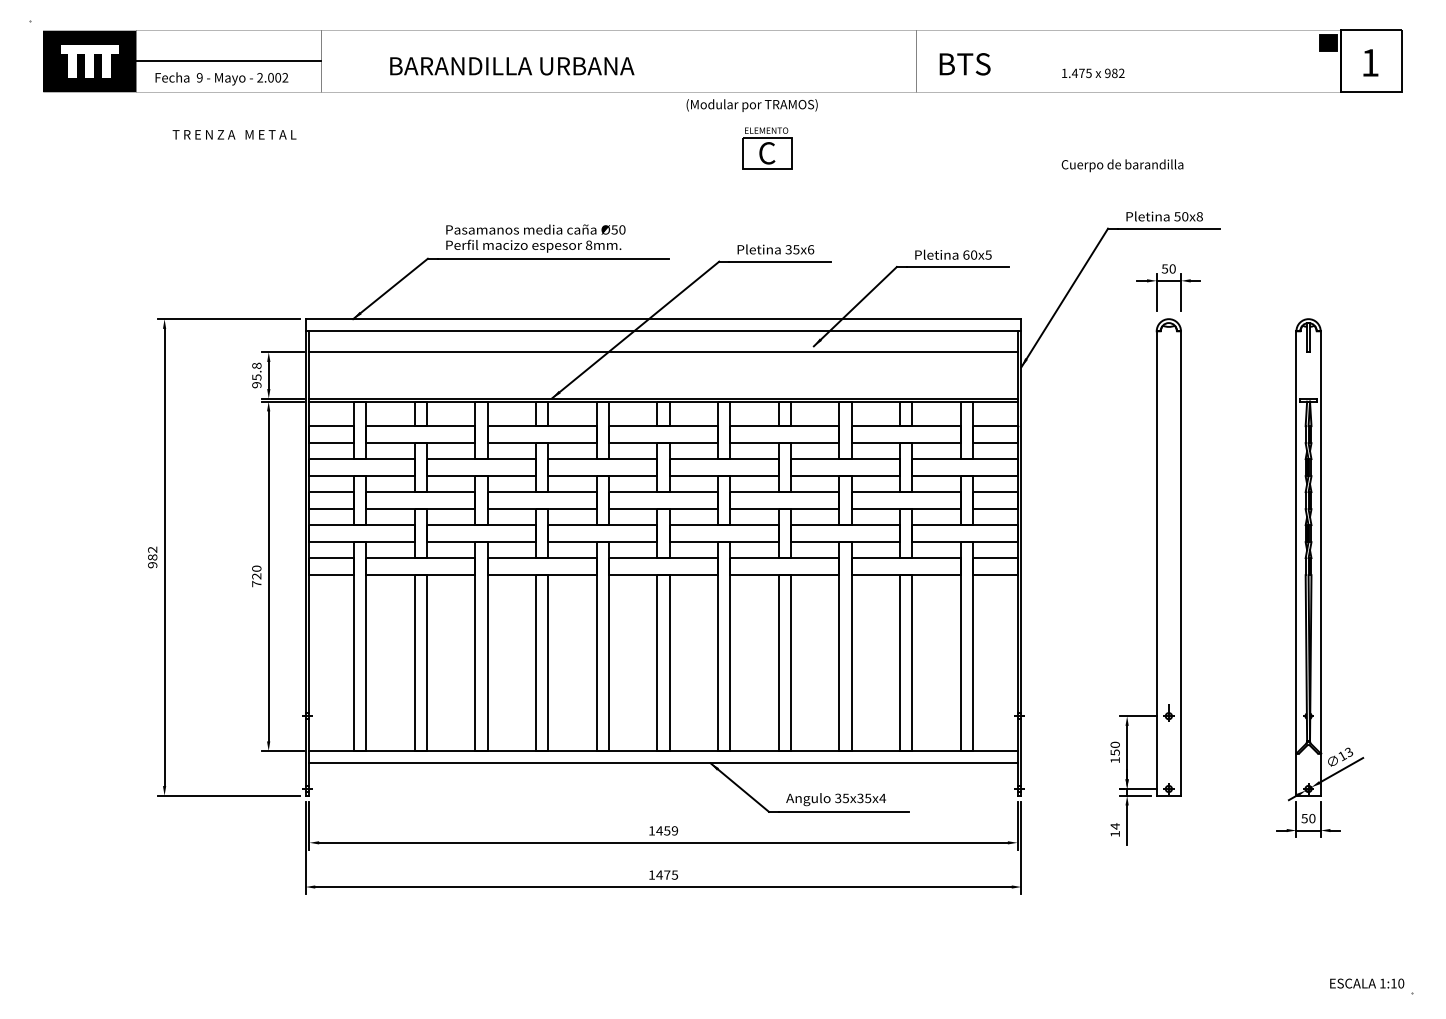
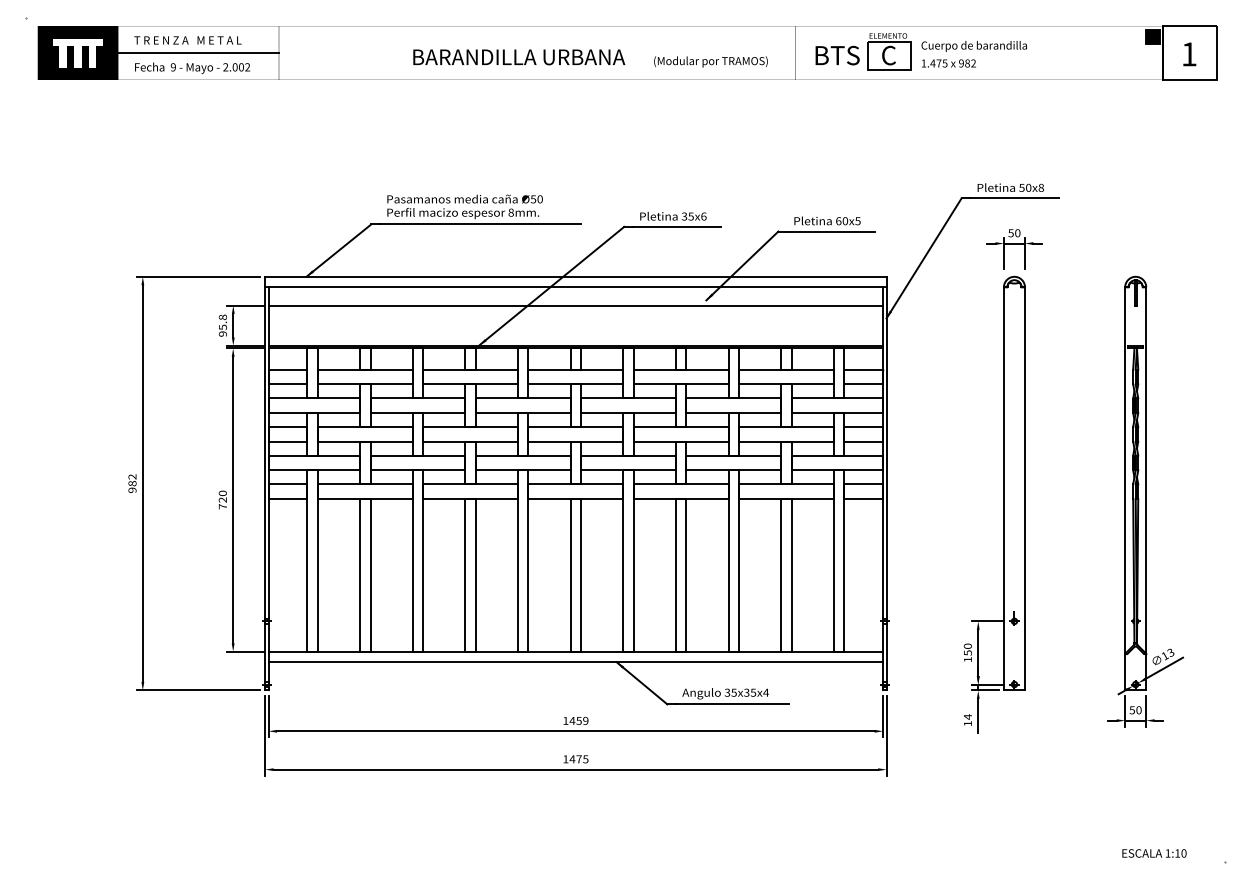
text: (512, 66) -> (519, 57), moved
text: (751, 105) -> (710, 61), moved
text: (234, 134) -> (187, 40), moved
part: (767, 148) -> (889, 51), moved
text: (1122, 165) -> (974, 46), moved
text: (1367, 983) -> (1154, 853), moved

